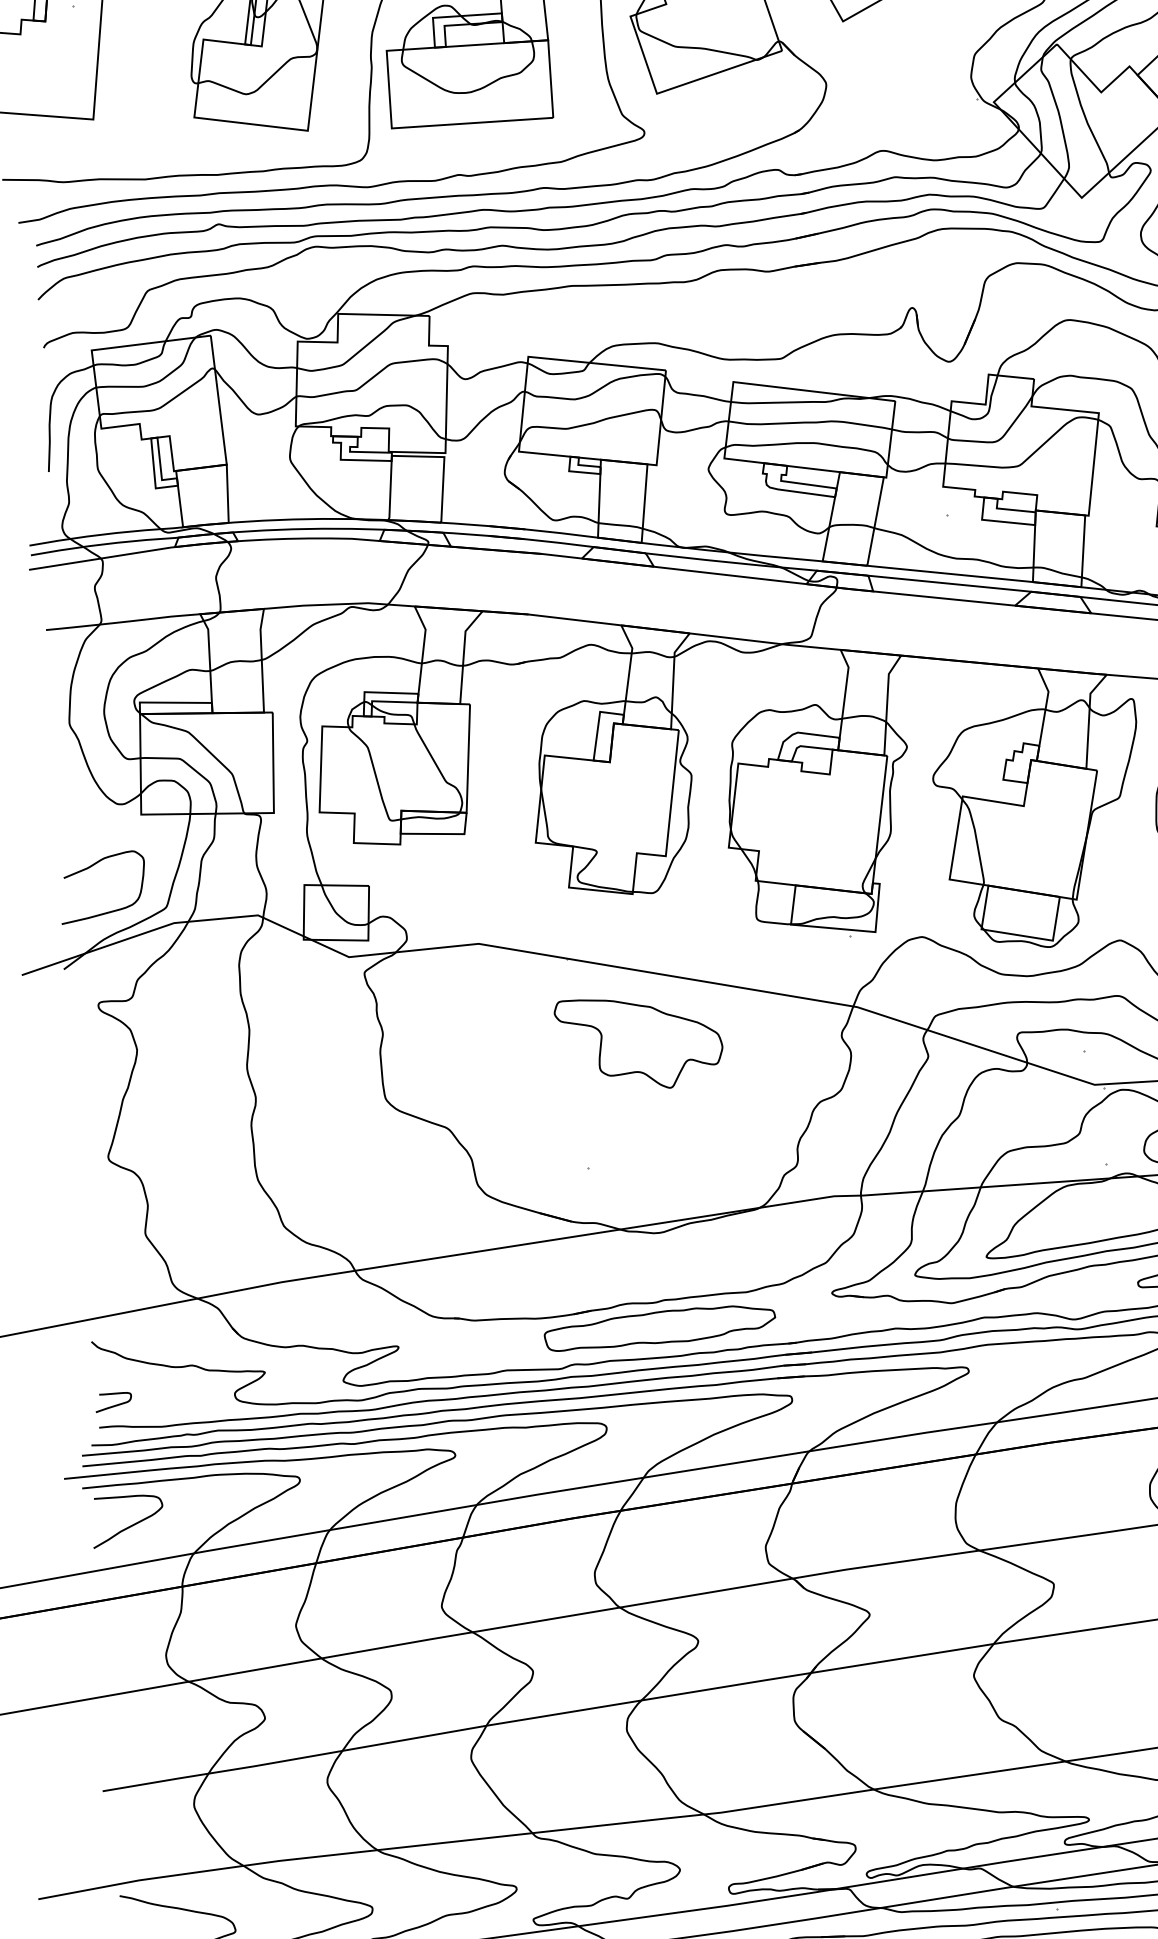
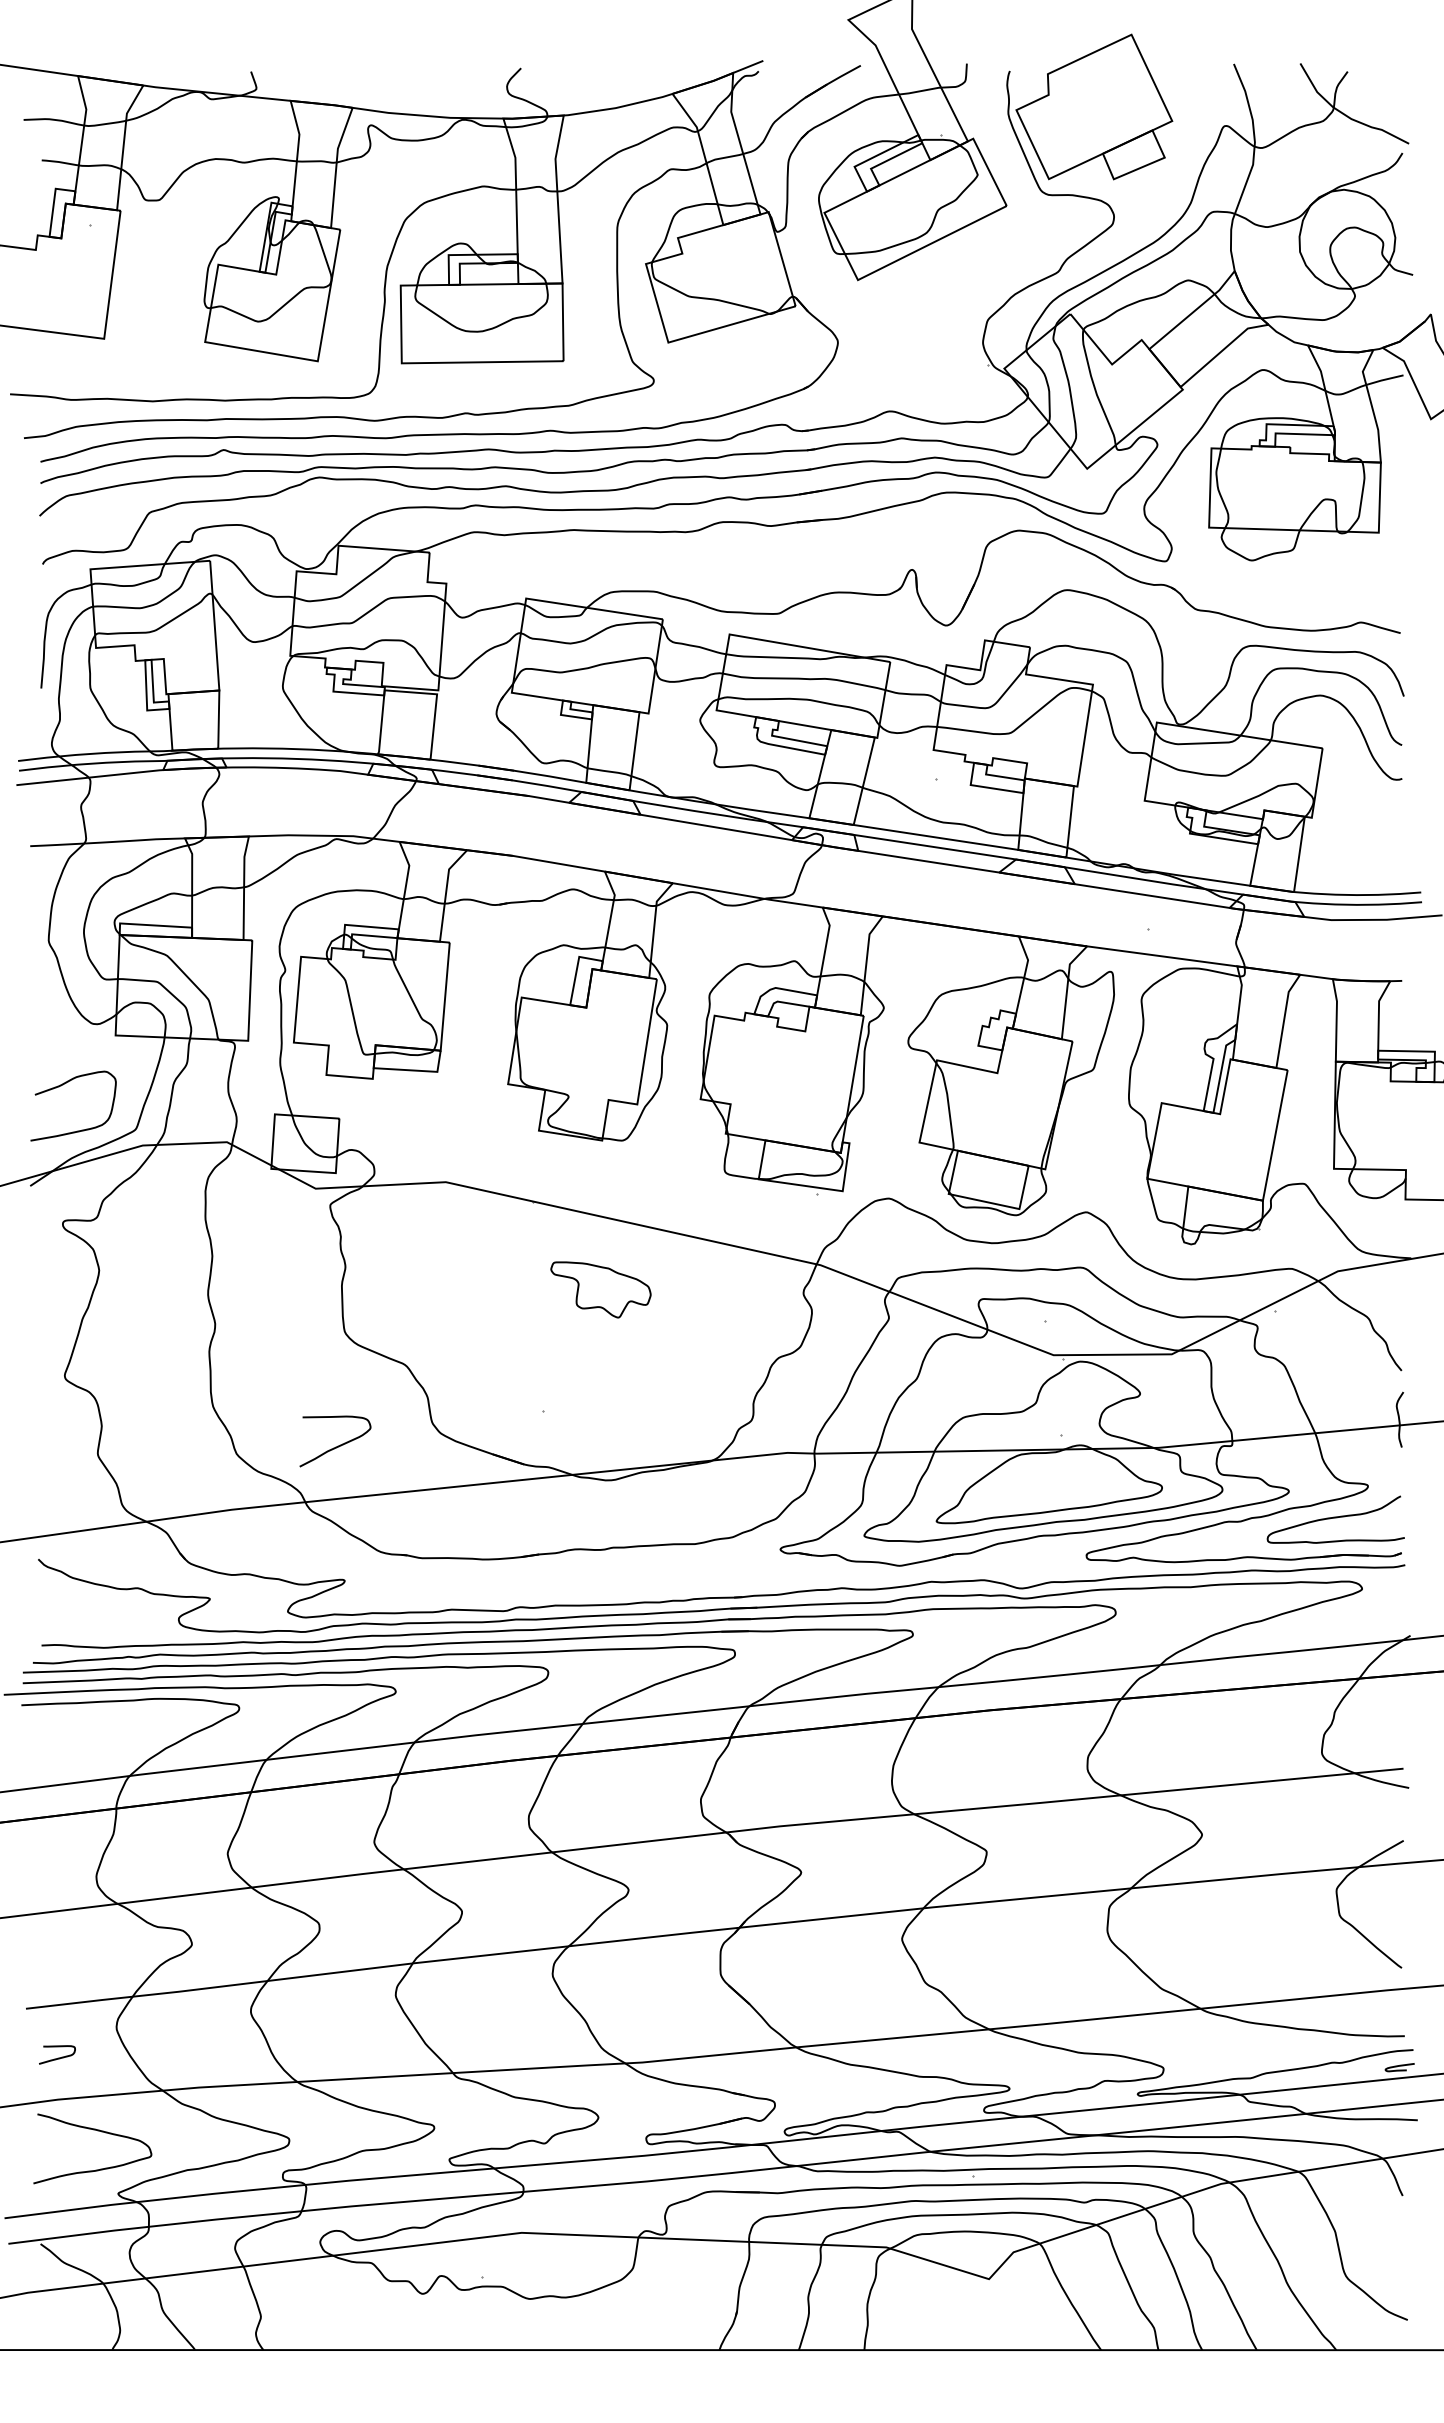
part: (638, 1042) -> (600, 1289), size x0.6
part: (659, 1327) -> (606, 1574), removed
curve: (114, 1404) -> (58, 2057), moved
curve: (131, 1525) -> (338, 1445), moved

